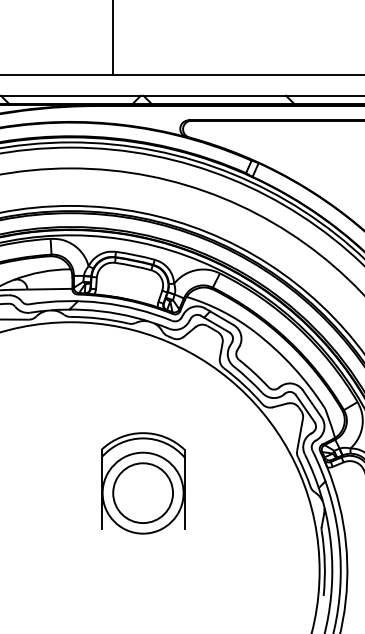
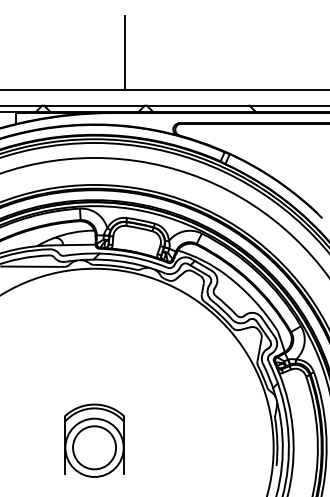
part: (143, 483) -> (94, 440), moved

